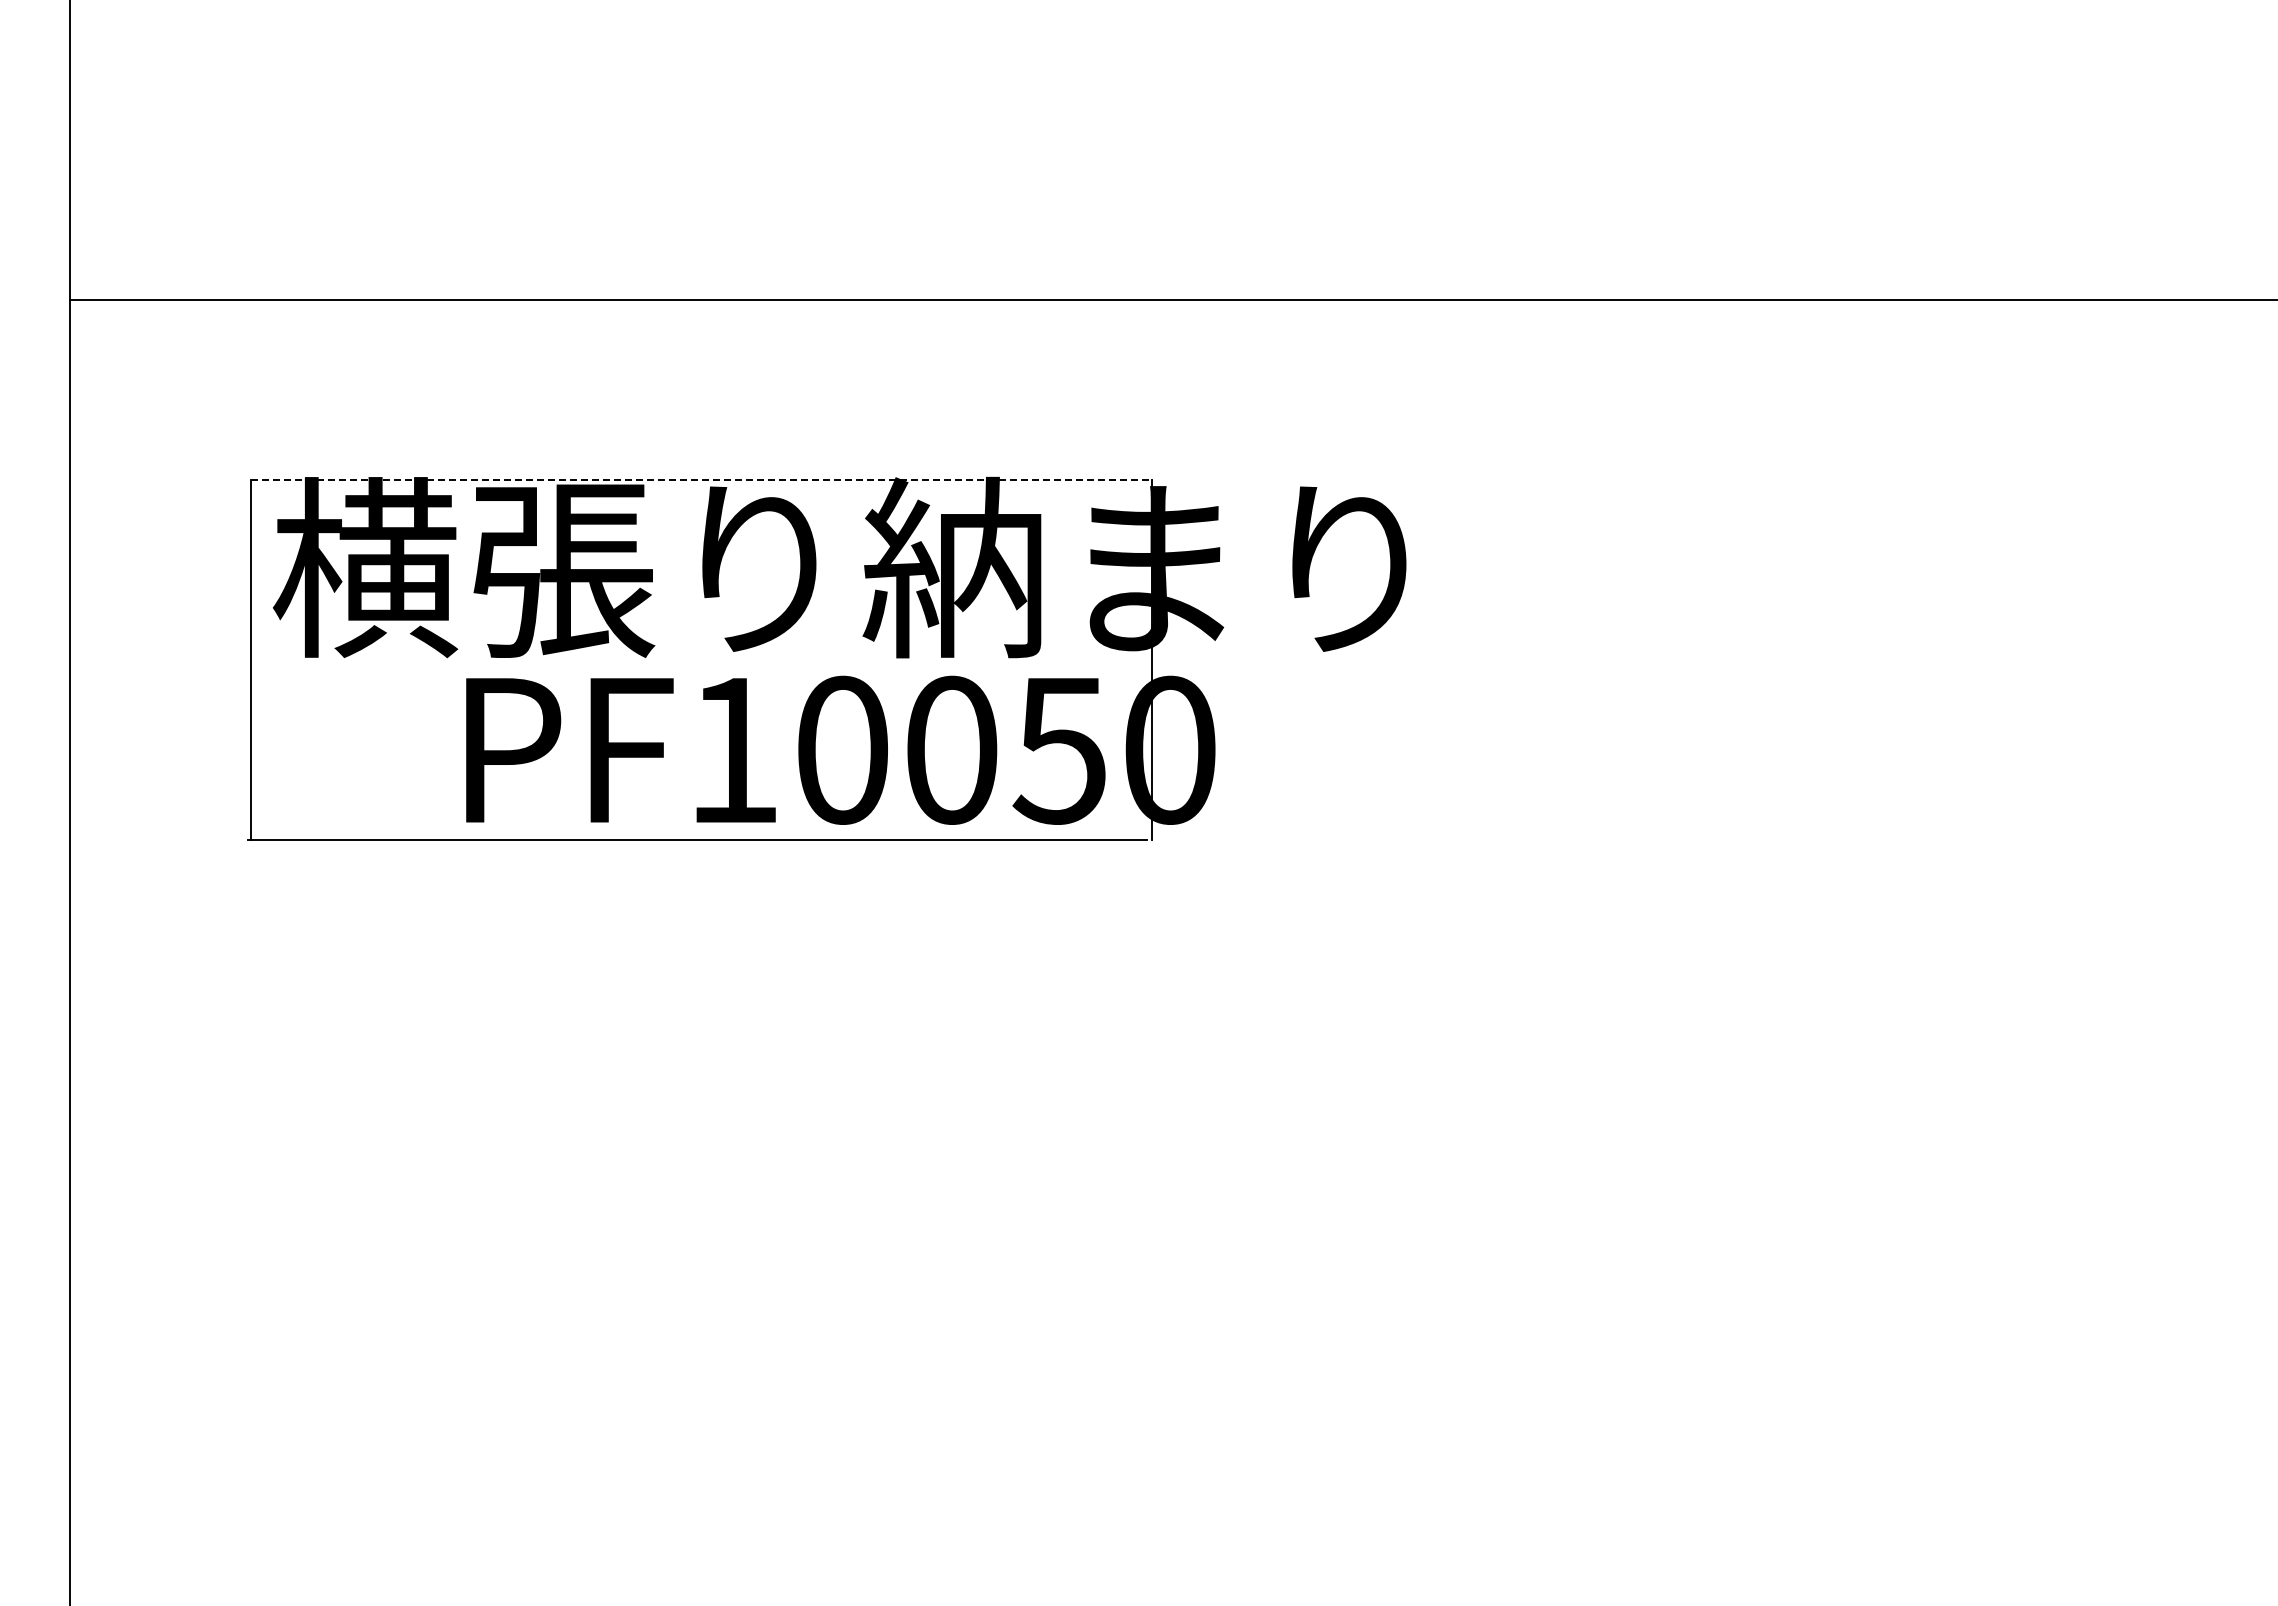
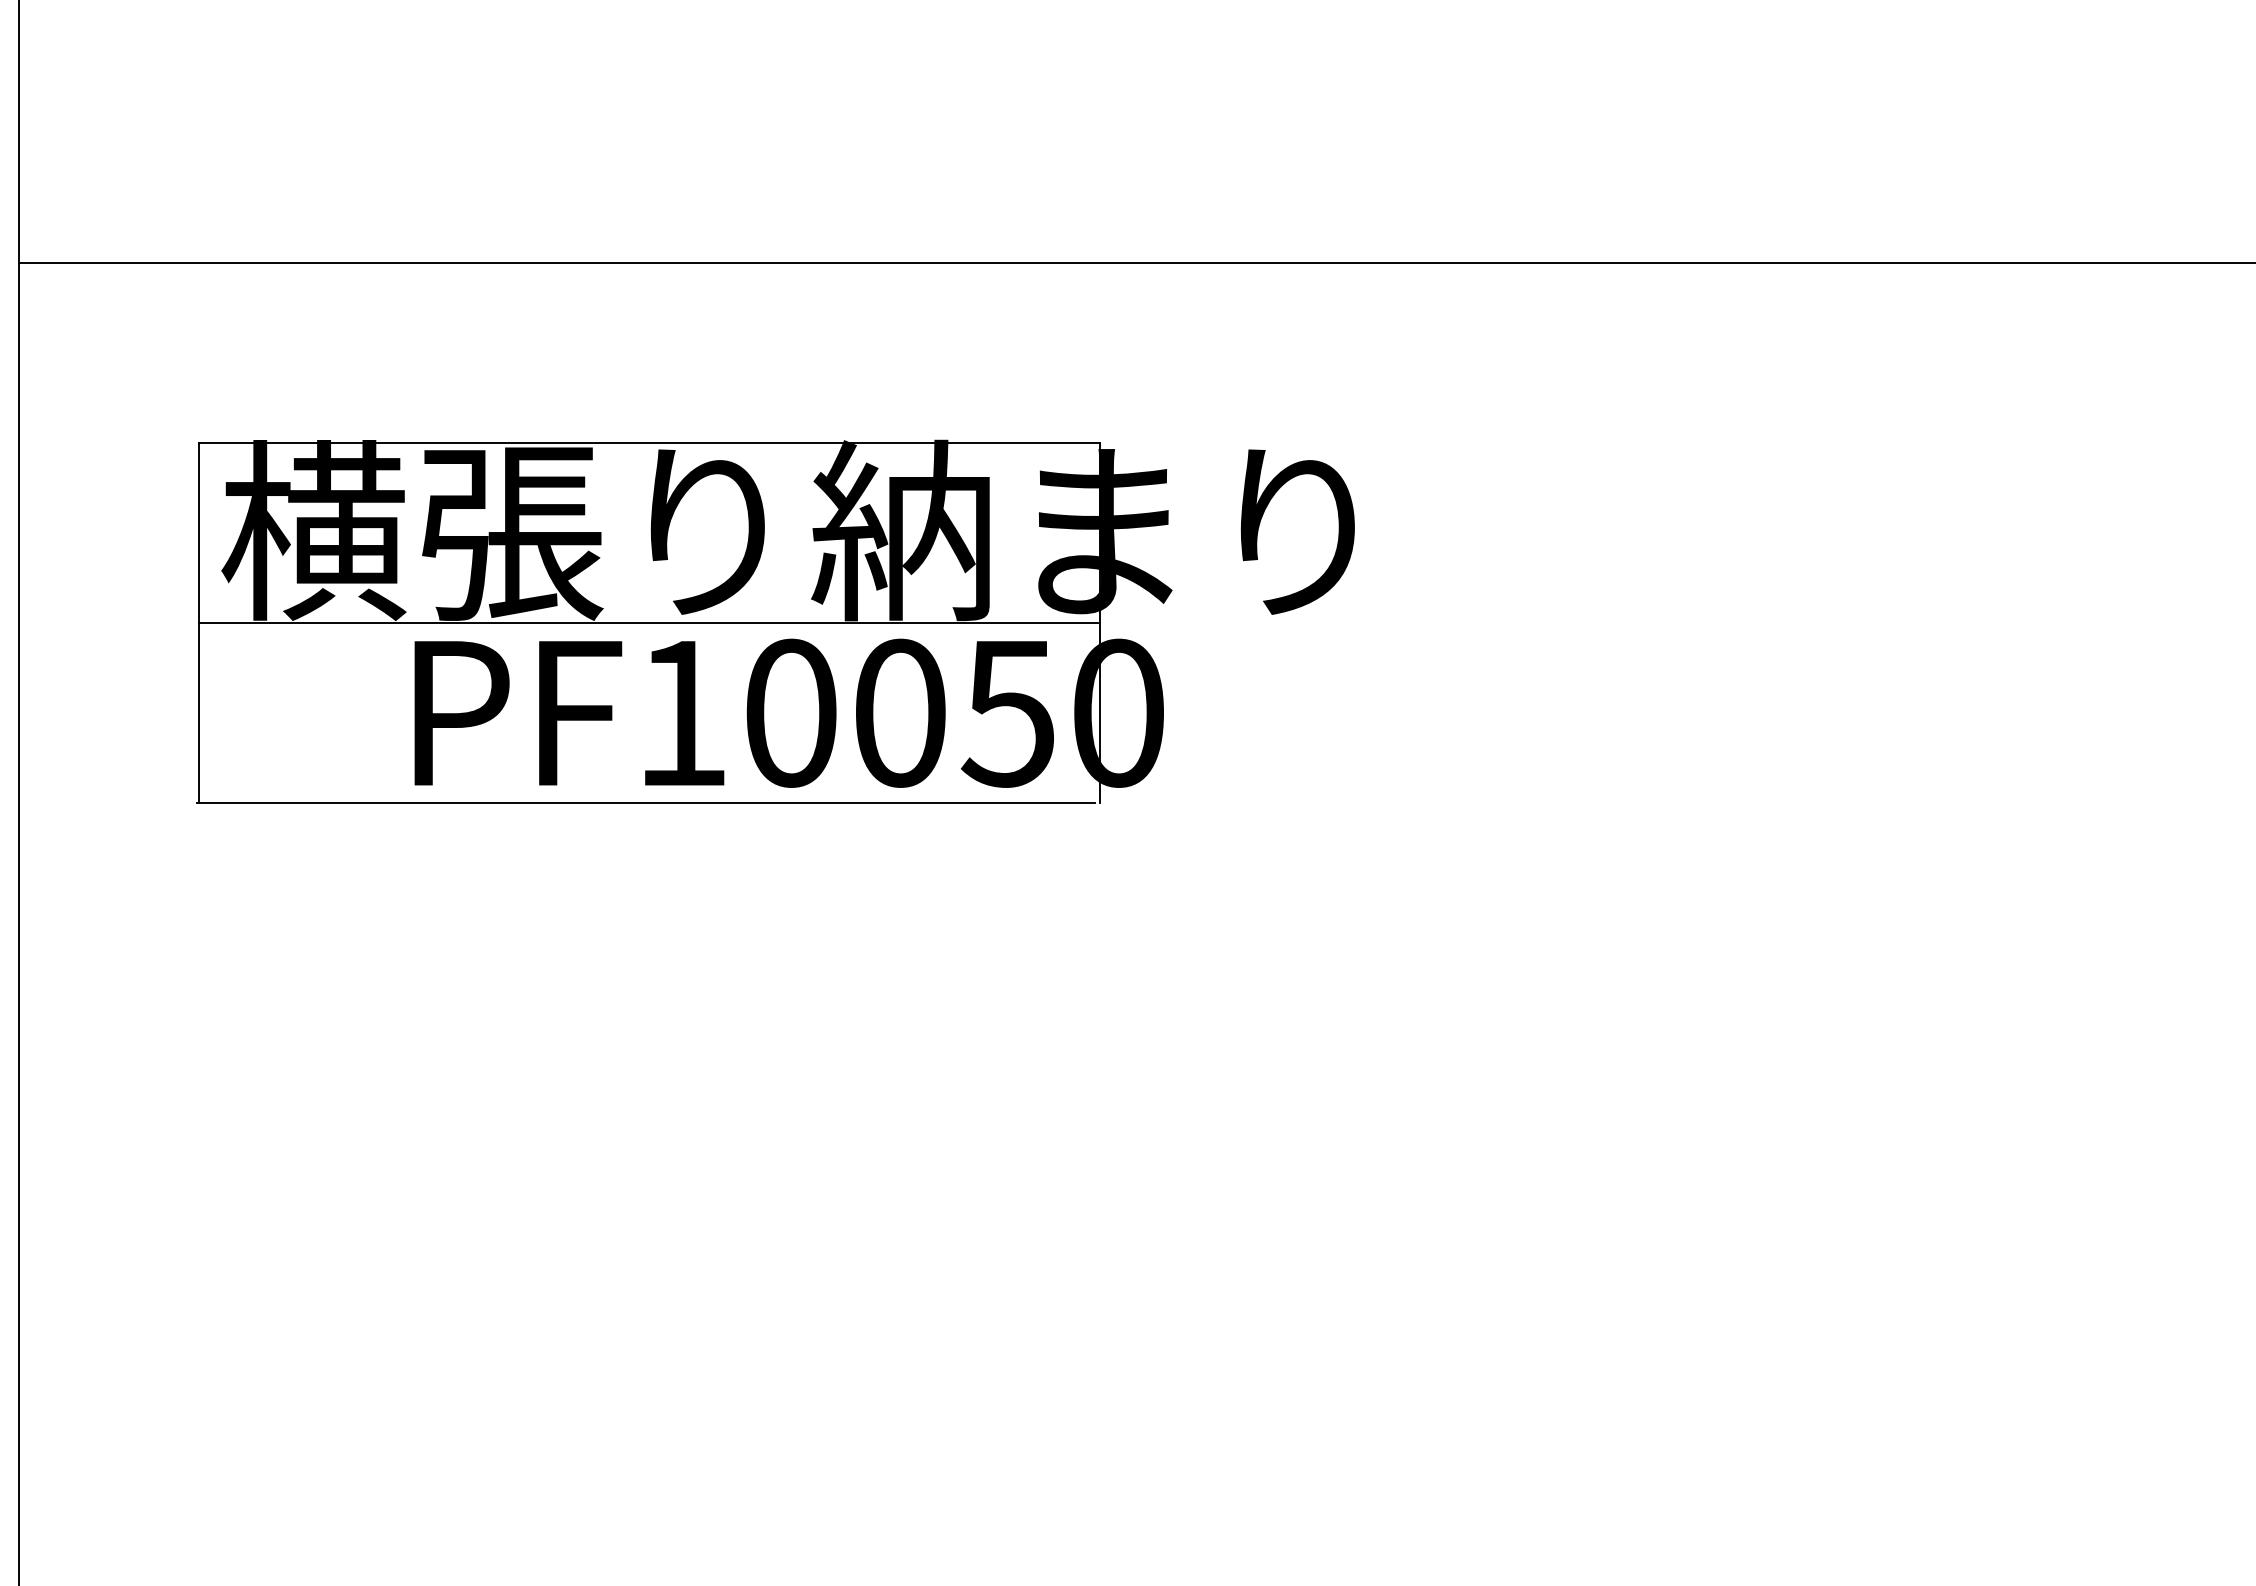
line: (701, 480) -> (649, 443), dashed -> solid
line: (699, 660) -> (647, 623), added

